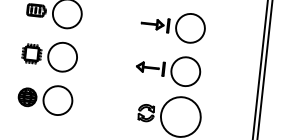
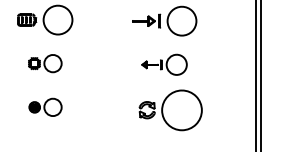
part: (50, 55) -> (45, 63), size x0.6
part: (168, 69) -> (164, 64), size x0.7
part: (45, 99) -> (45, 107), size x0.6

